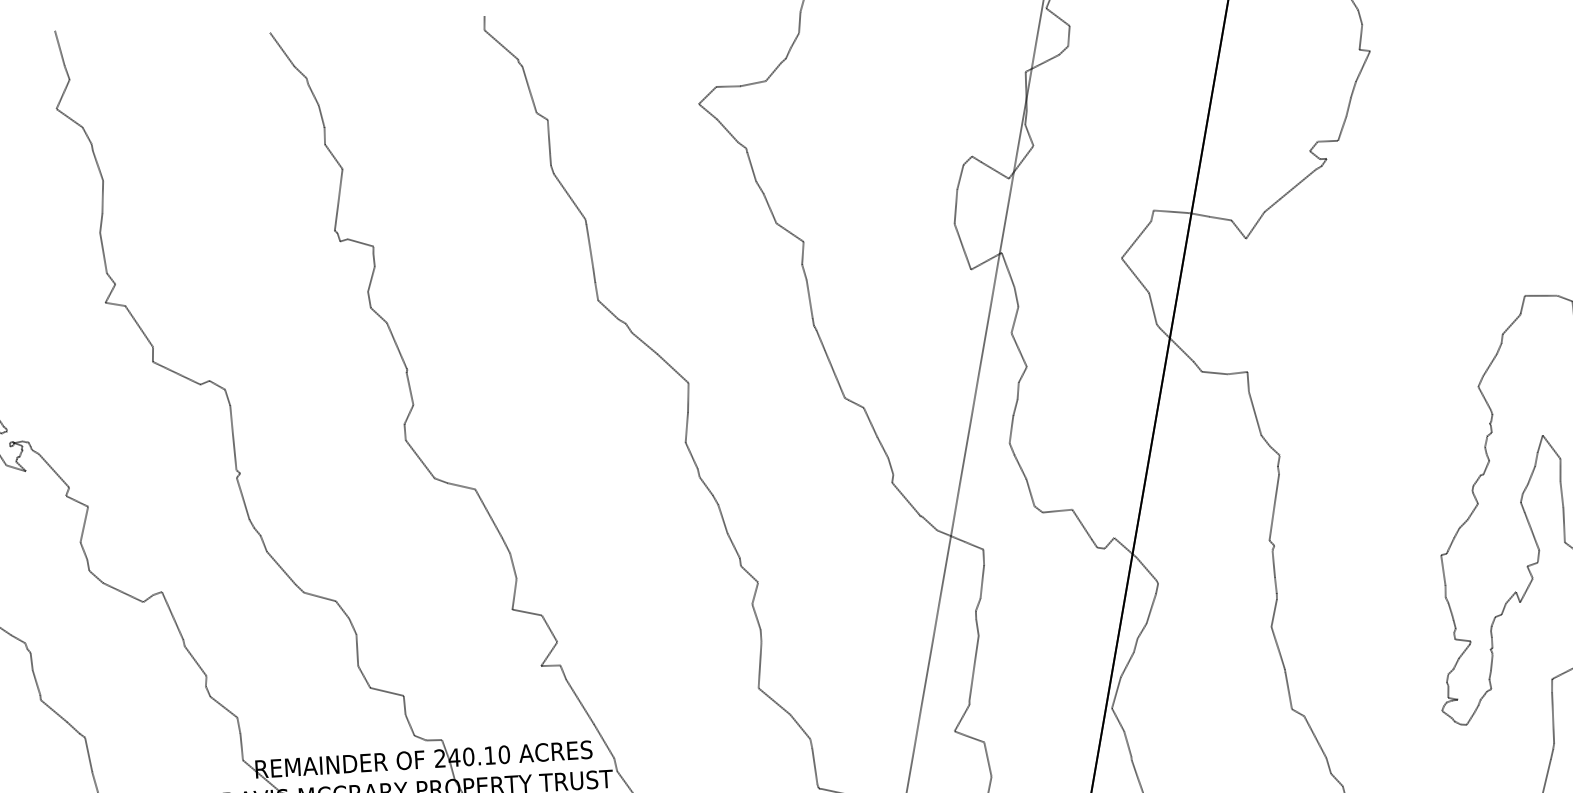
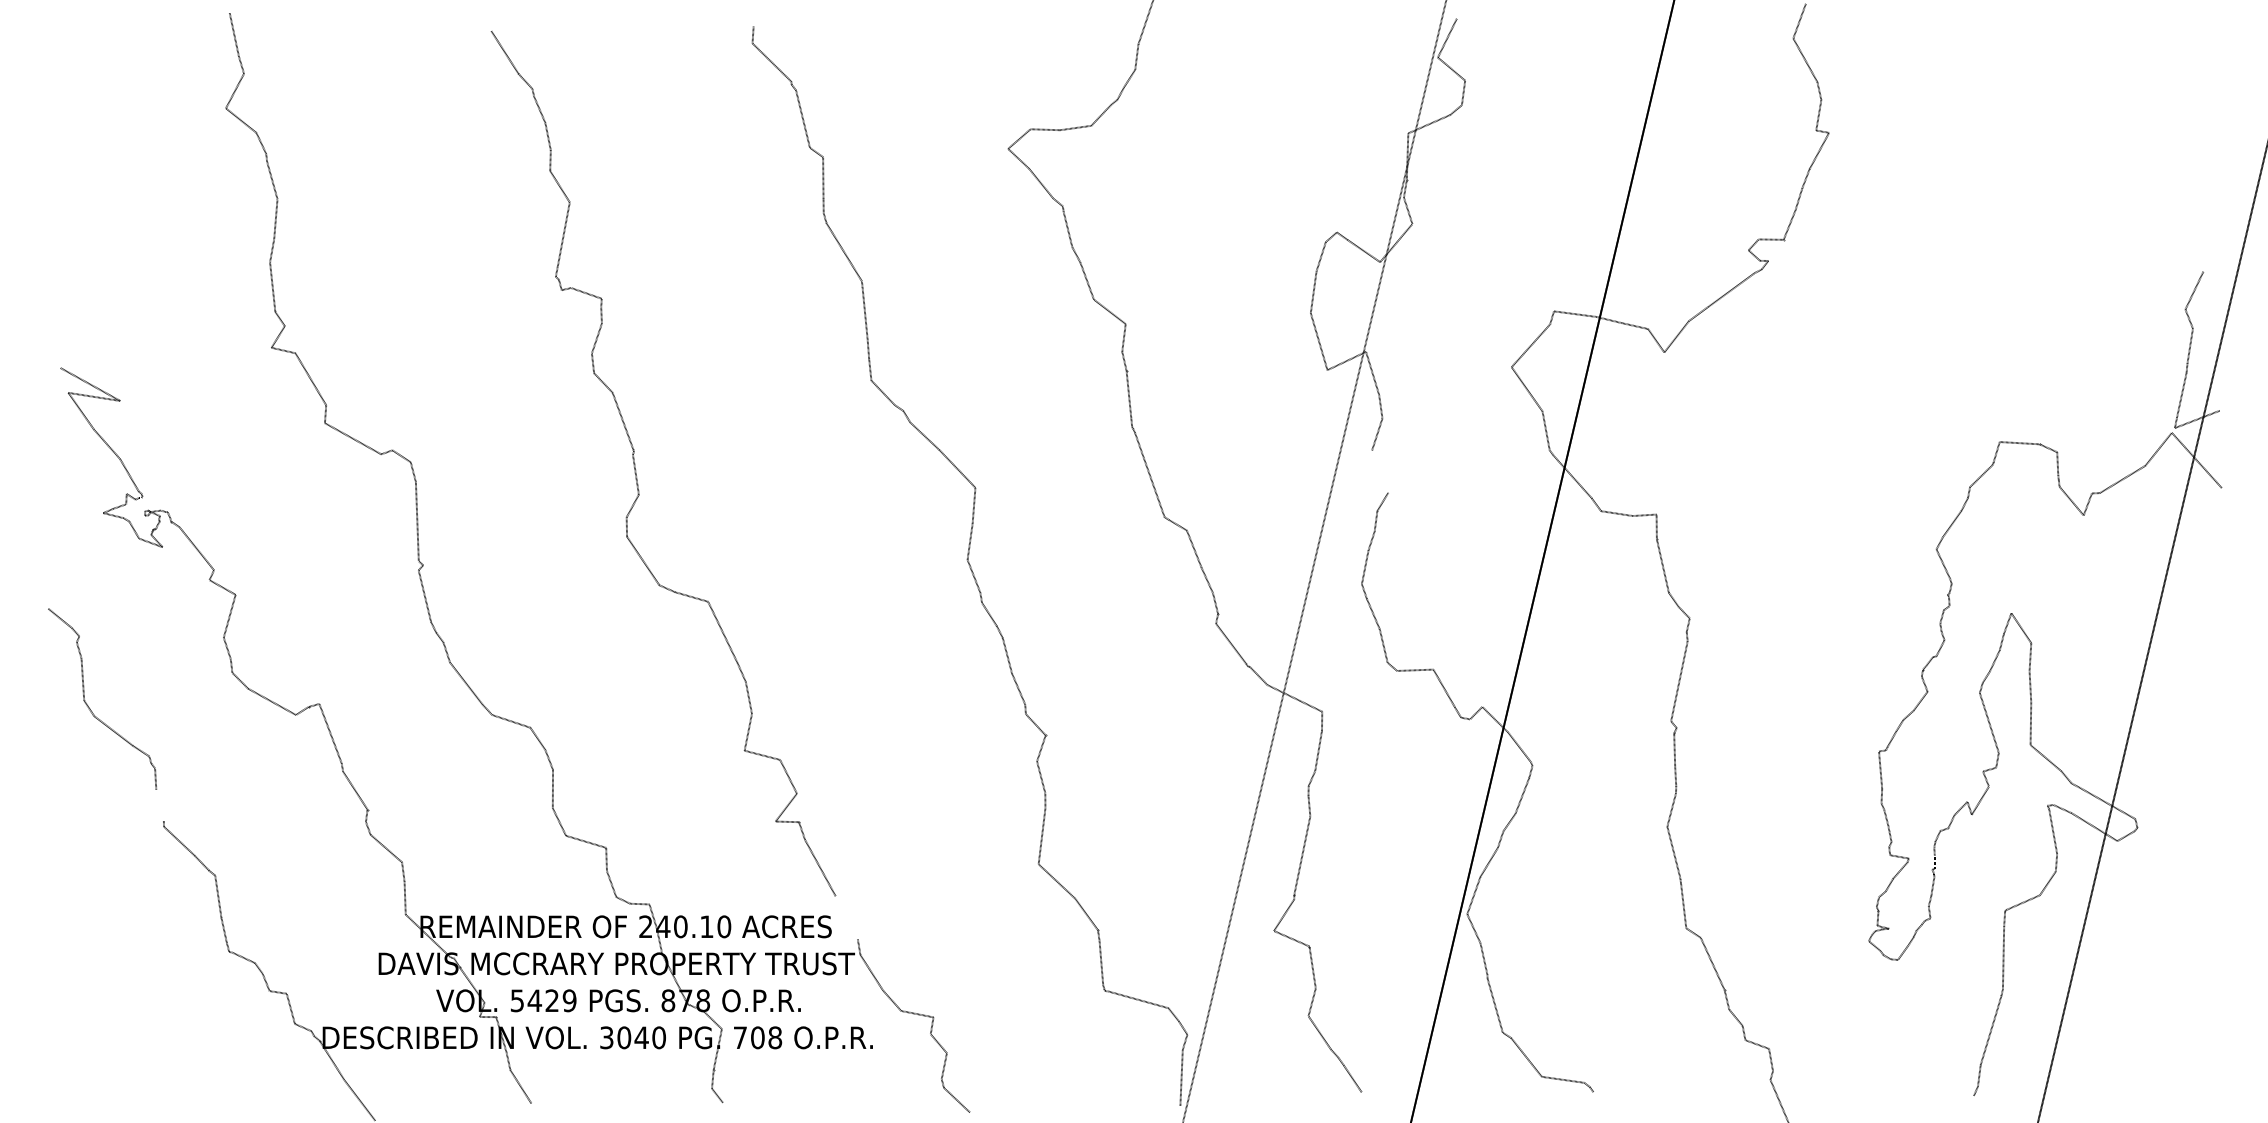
line: (1019, 350) -> (1380, 471), removed
line: (36, 682) -> (159, 804), removed
line: (603, 741) -> (846, 917), removed

